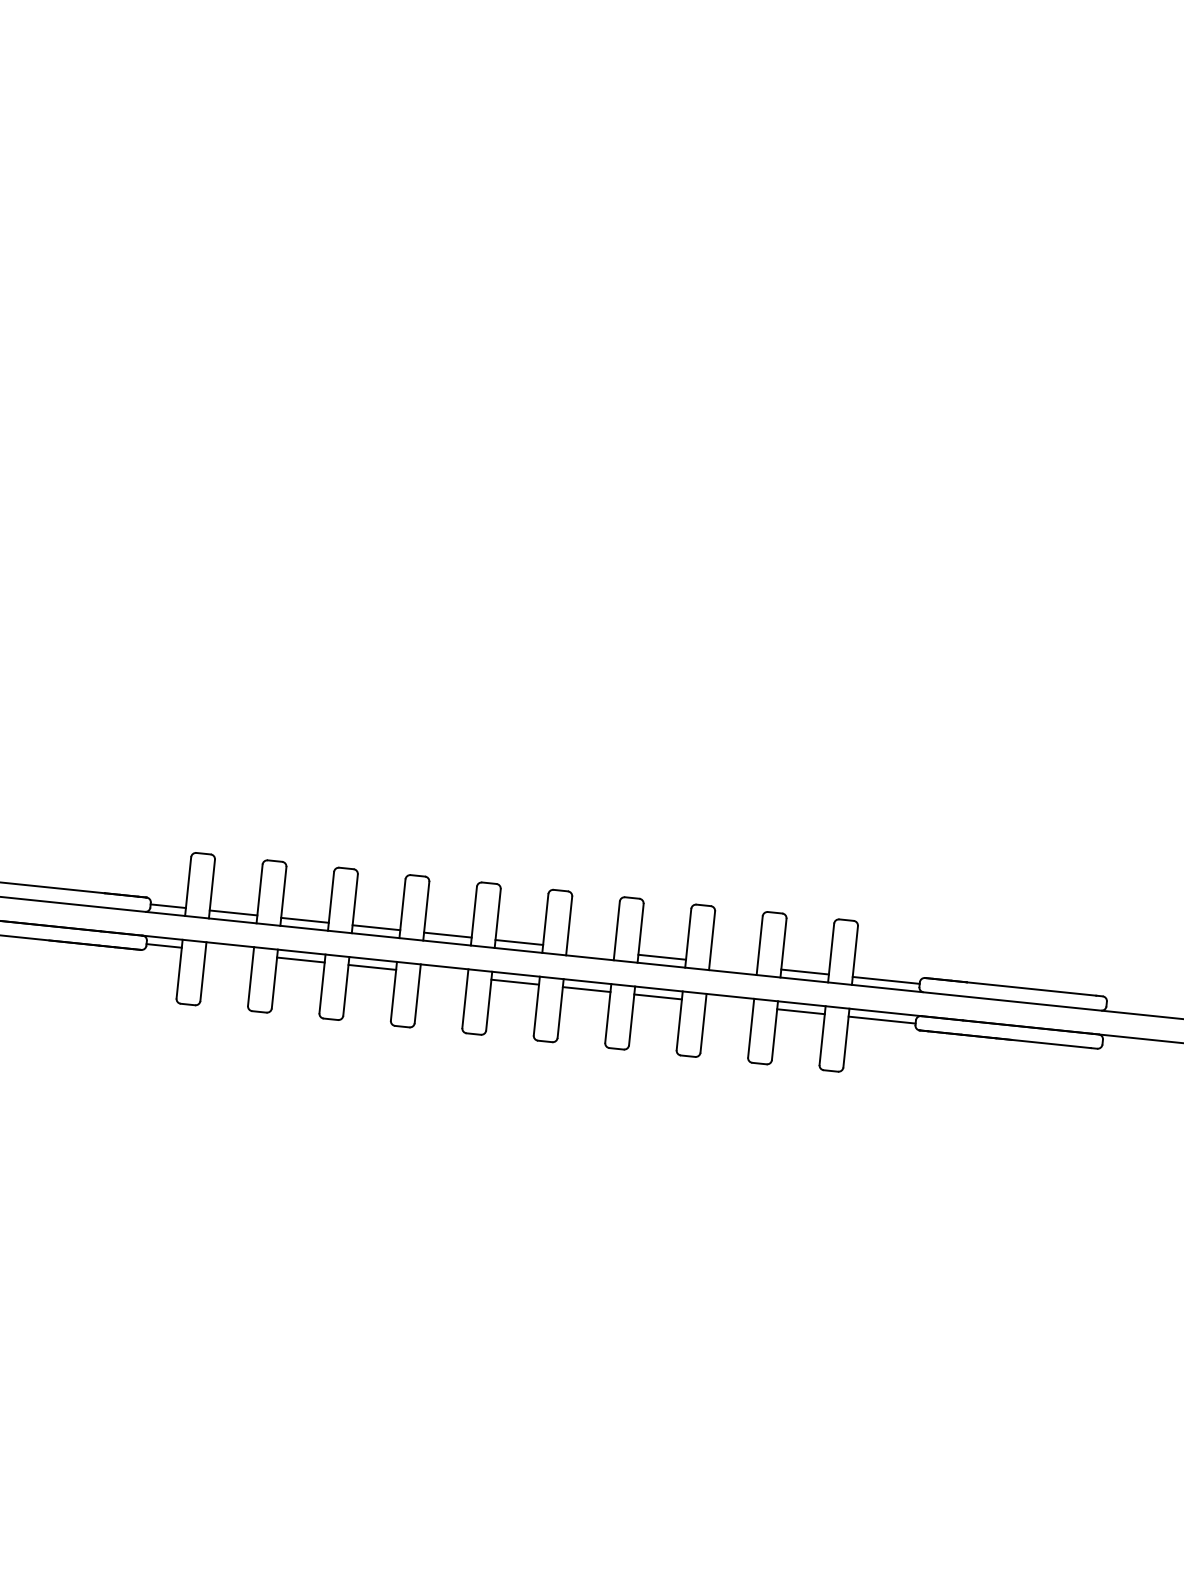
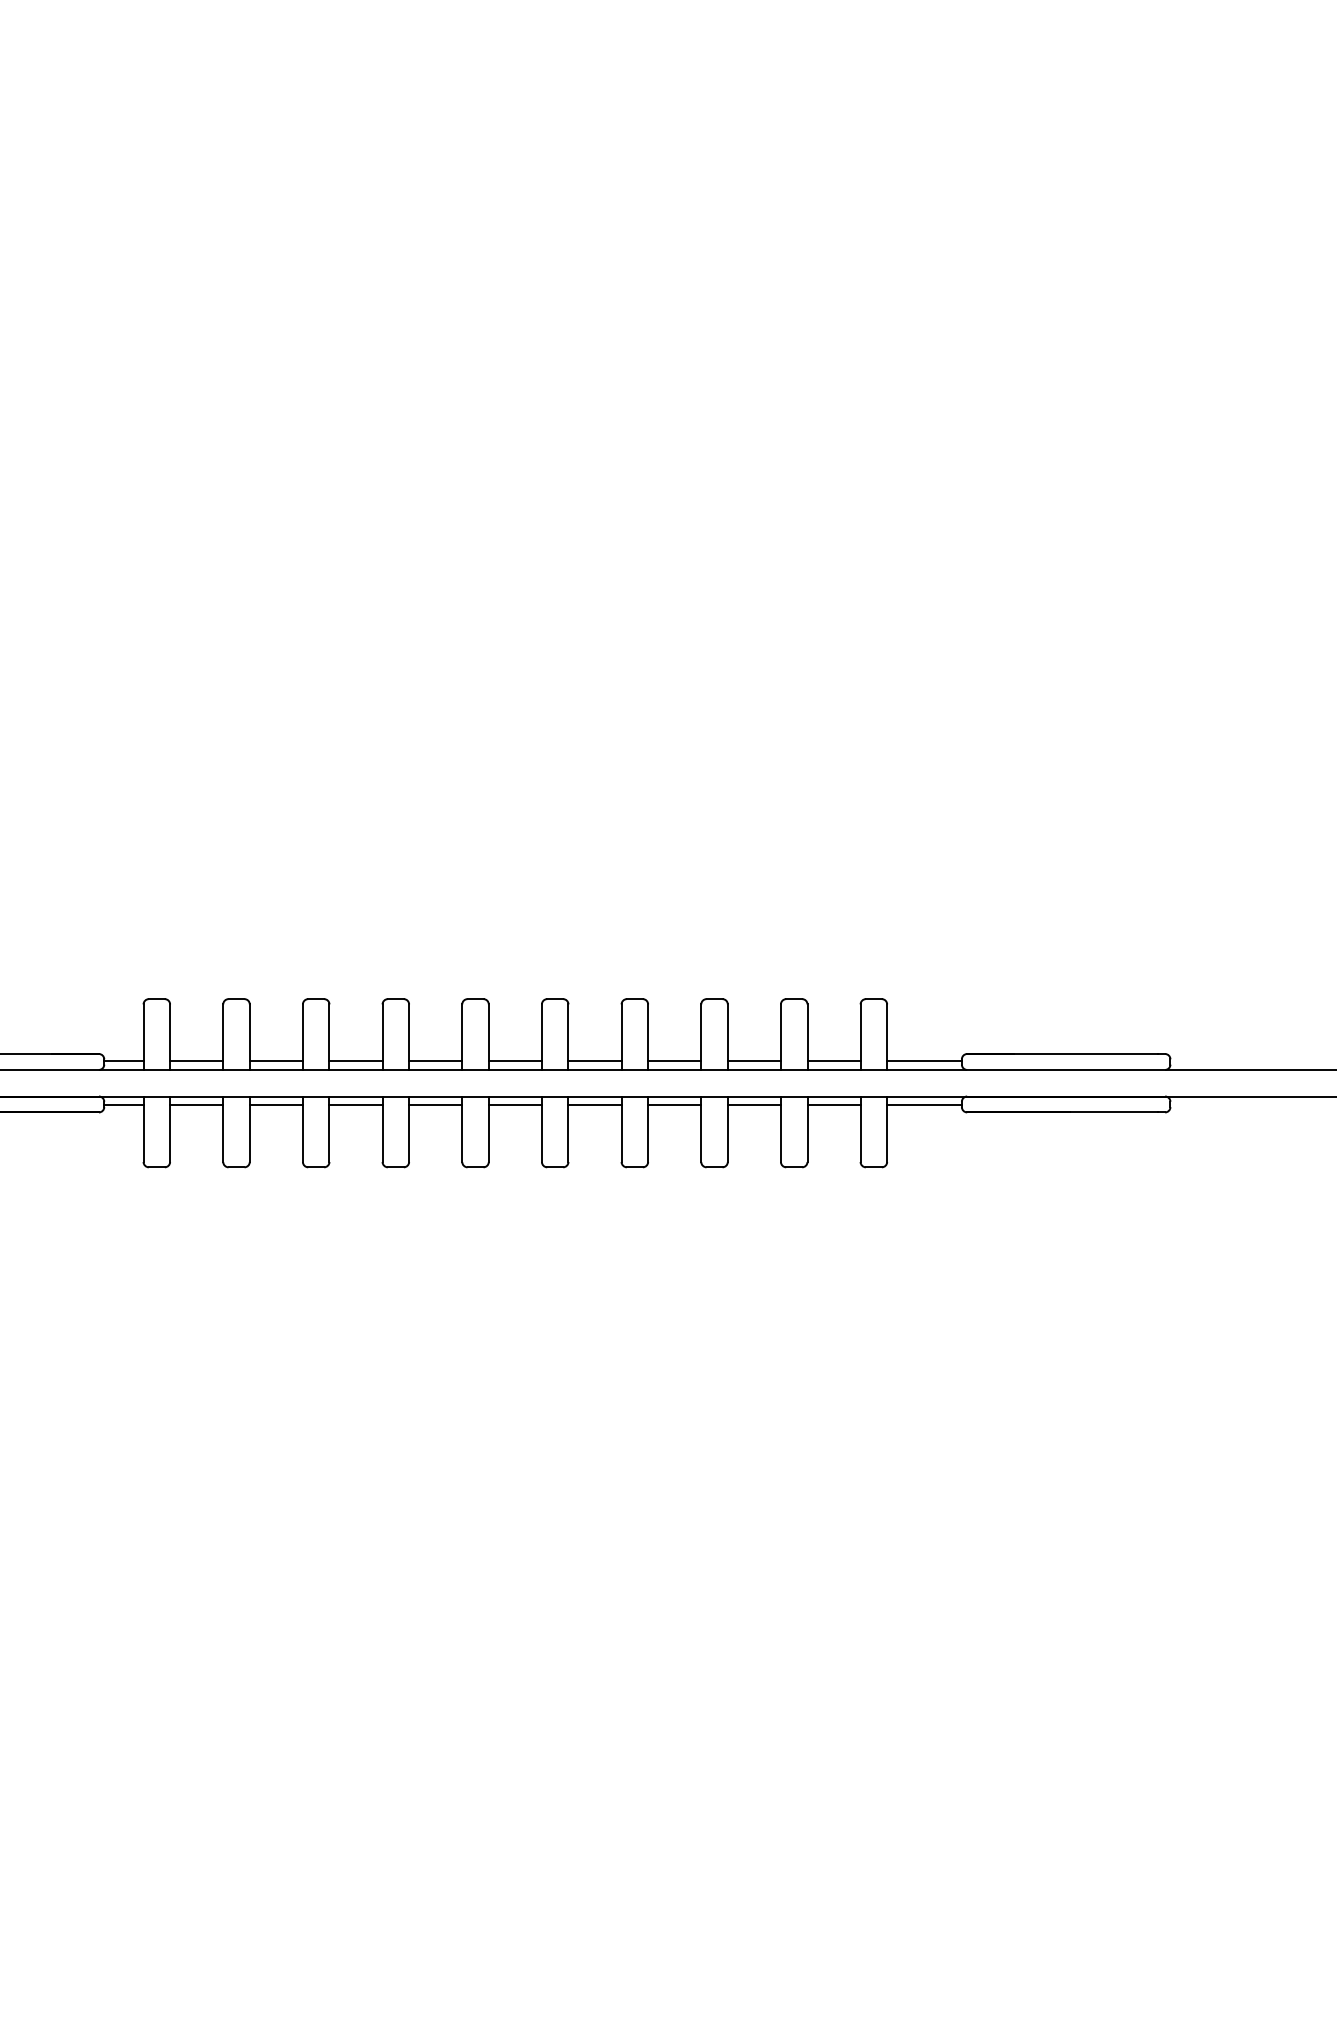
line: (590, 950) -> (594, 1061), added
line: (229, 952) -> (196, 1105), added
line: (732, 964) -> (753, 1061), added
line: (443, 974) -> (435, 1105), added
line: (728, 1004) -> (753, 1105), added

